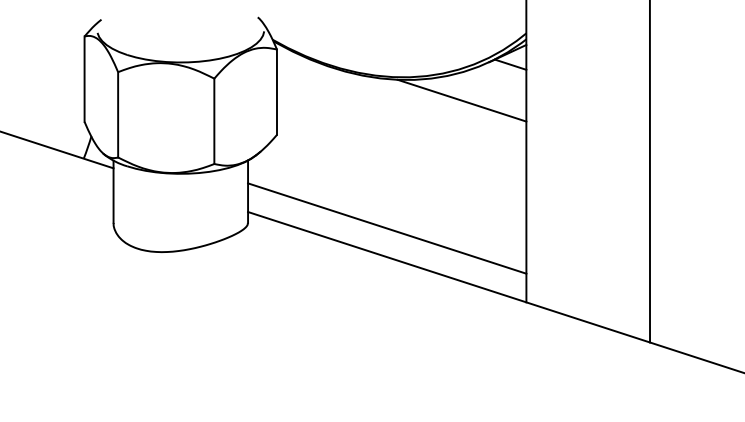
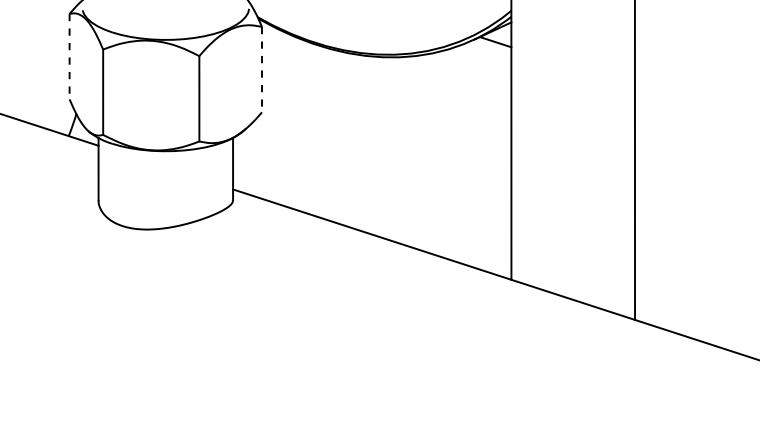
line: (84, 79) -> (69, 56), solid -> dashed
line: (277, 92) -> (262, 69), solid -> dashed
line: (461, 101) -> (446, 78), removed
line: (387, 228) -> (372, 205), removed

